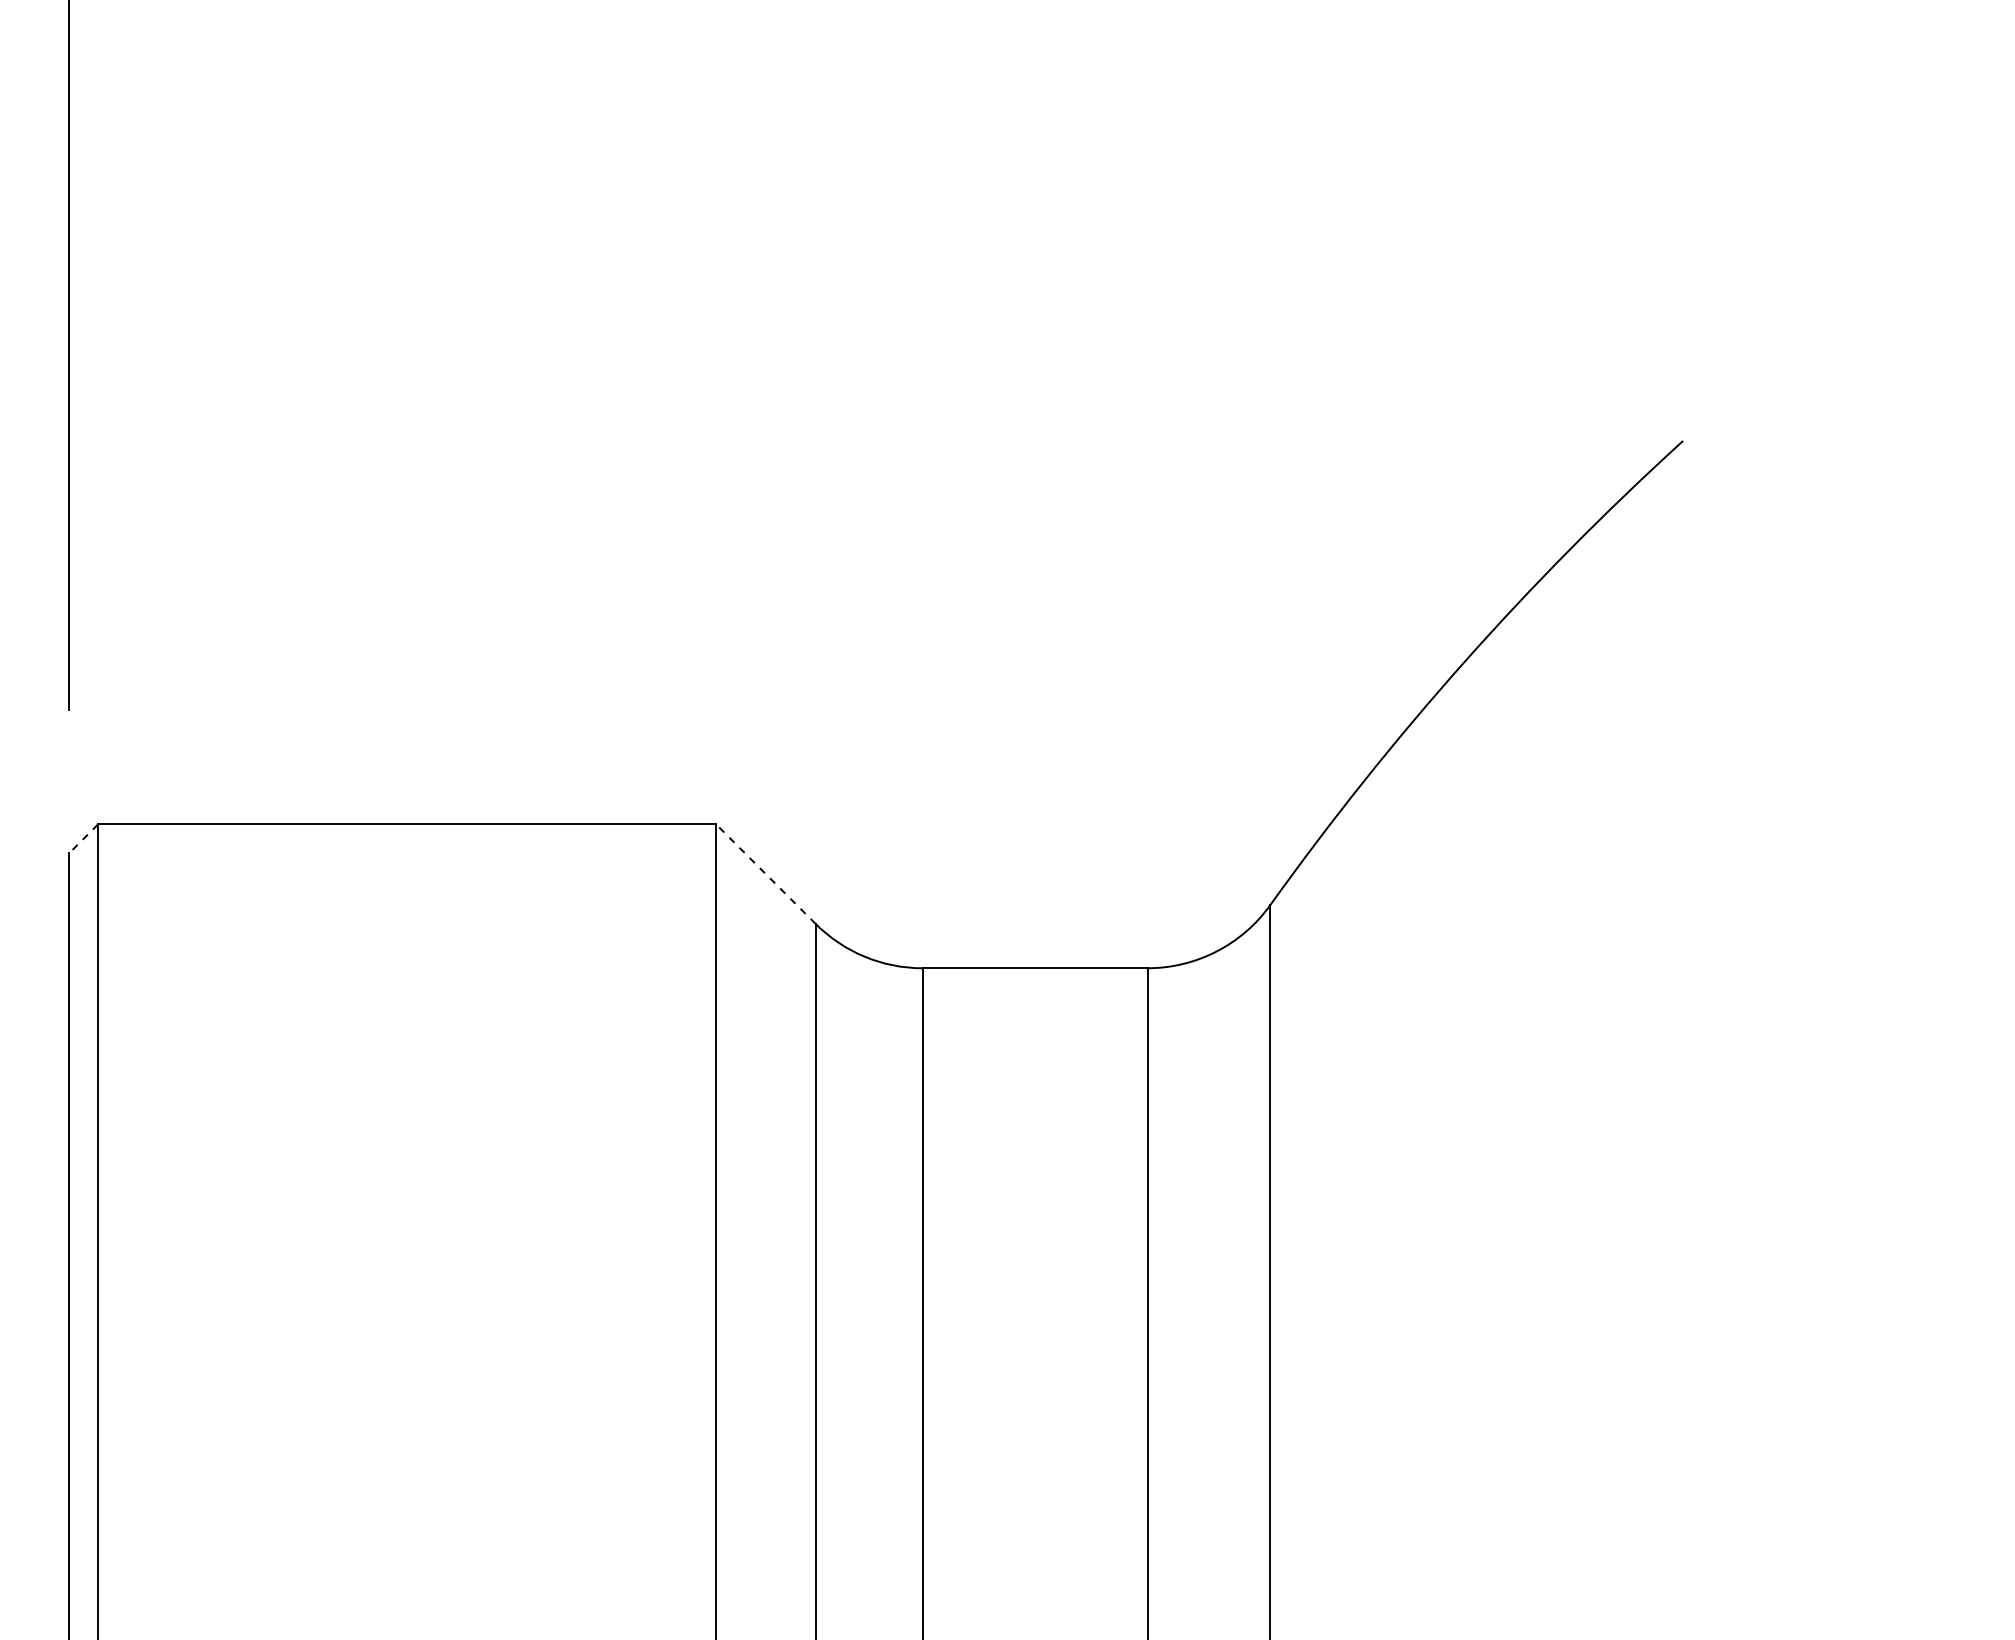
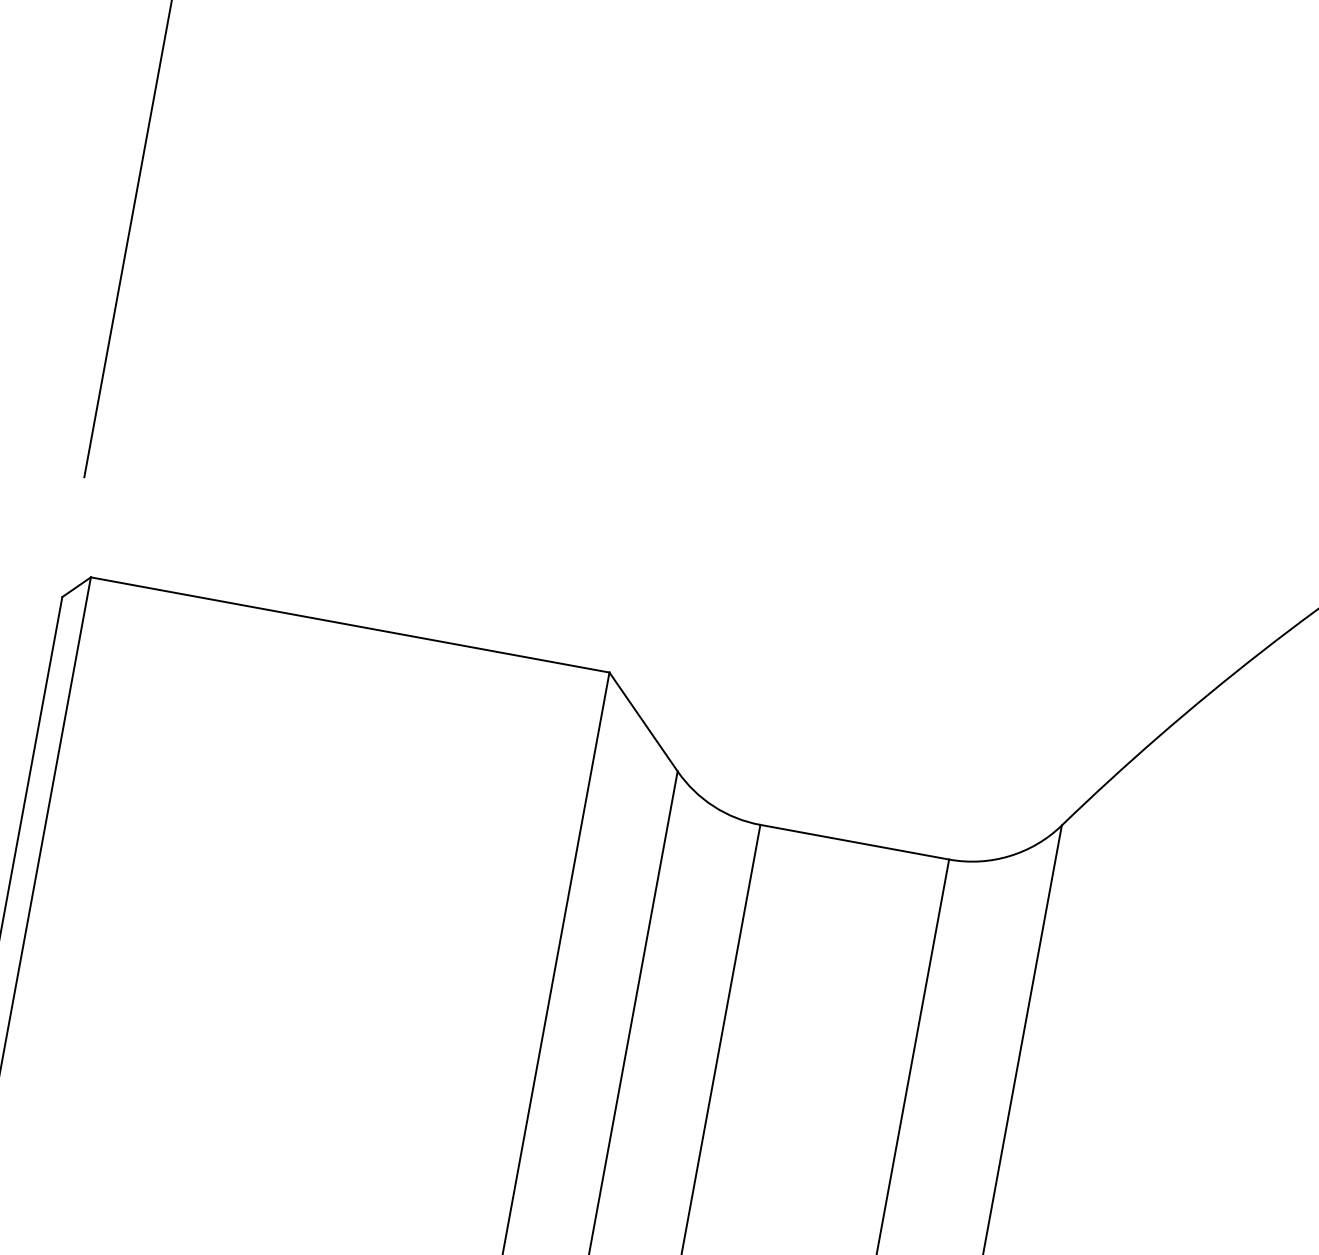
line: (83, 839) -> (76, 587), dashed -> solid
line: (765, 873) -> (643, 721), dashed -> solid

